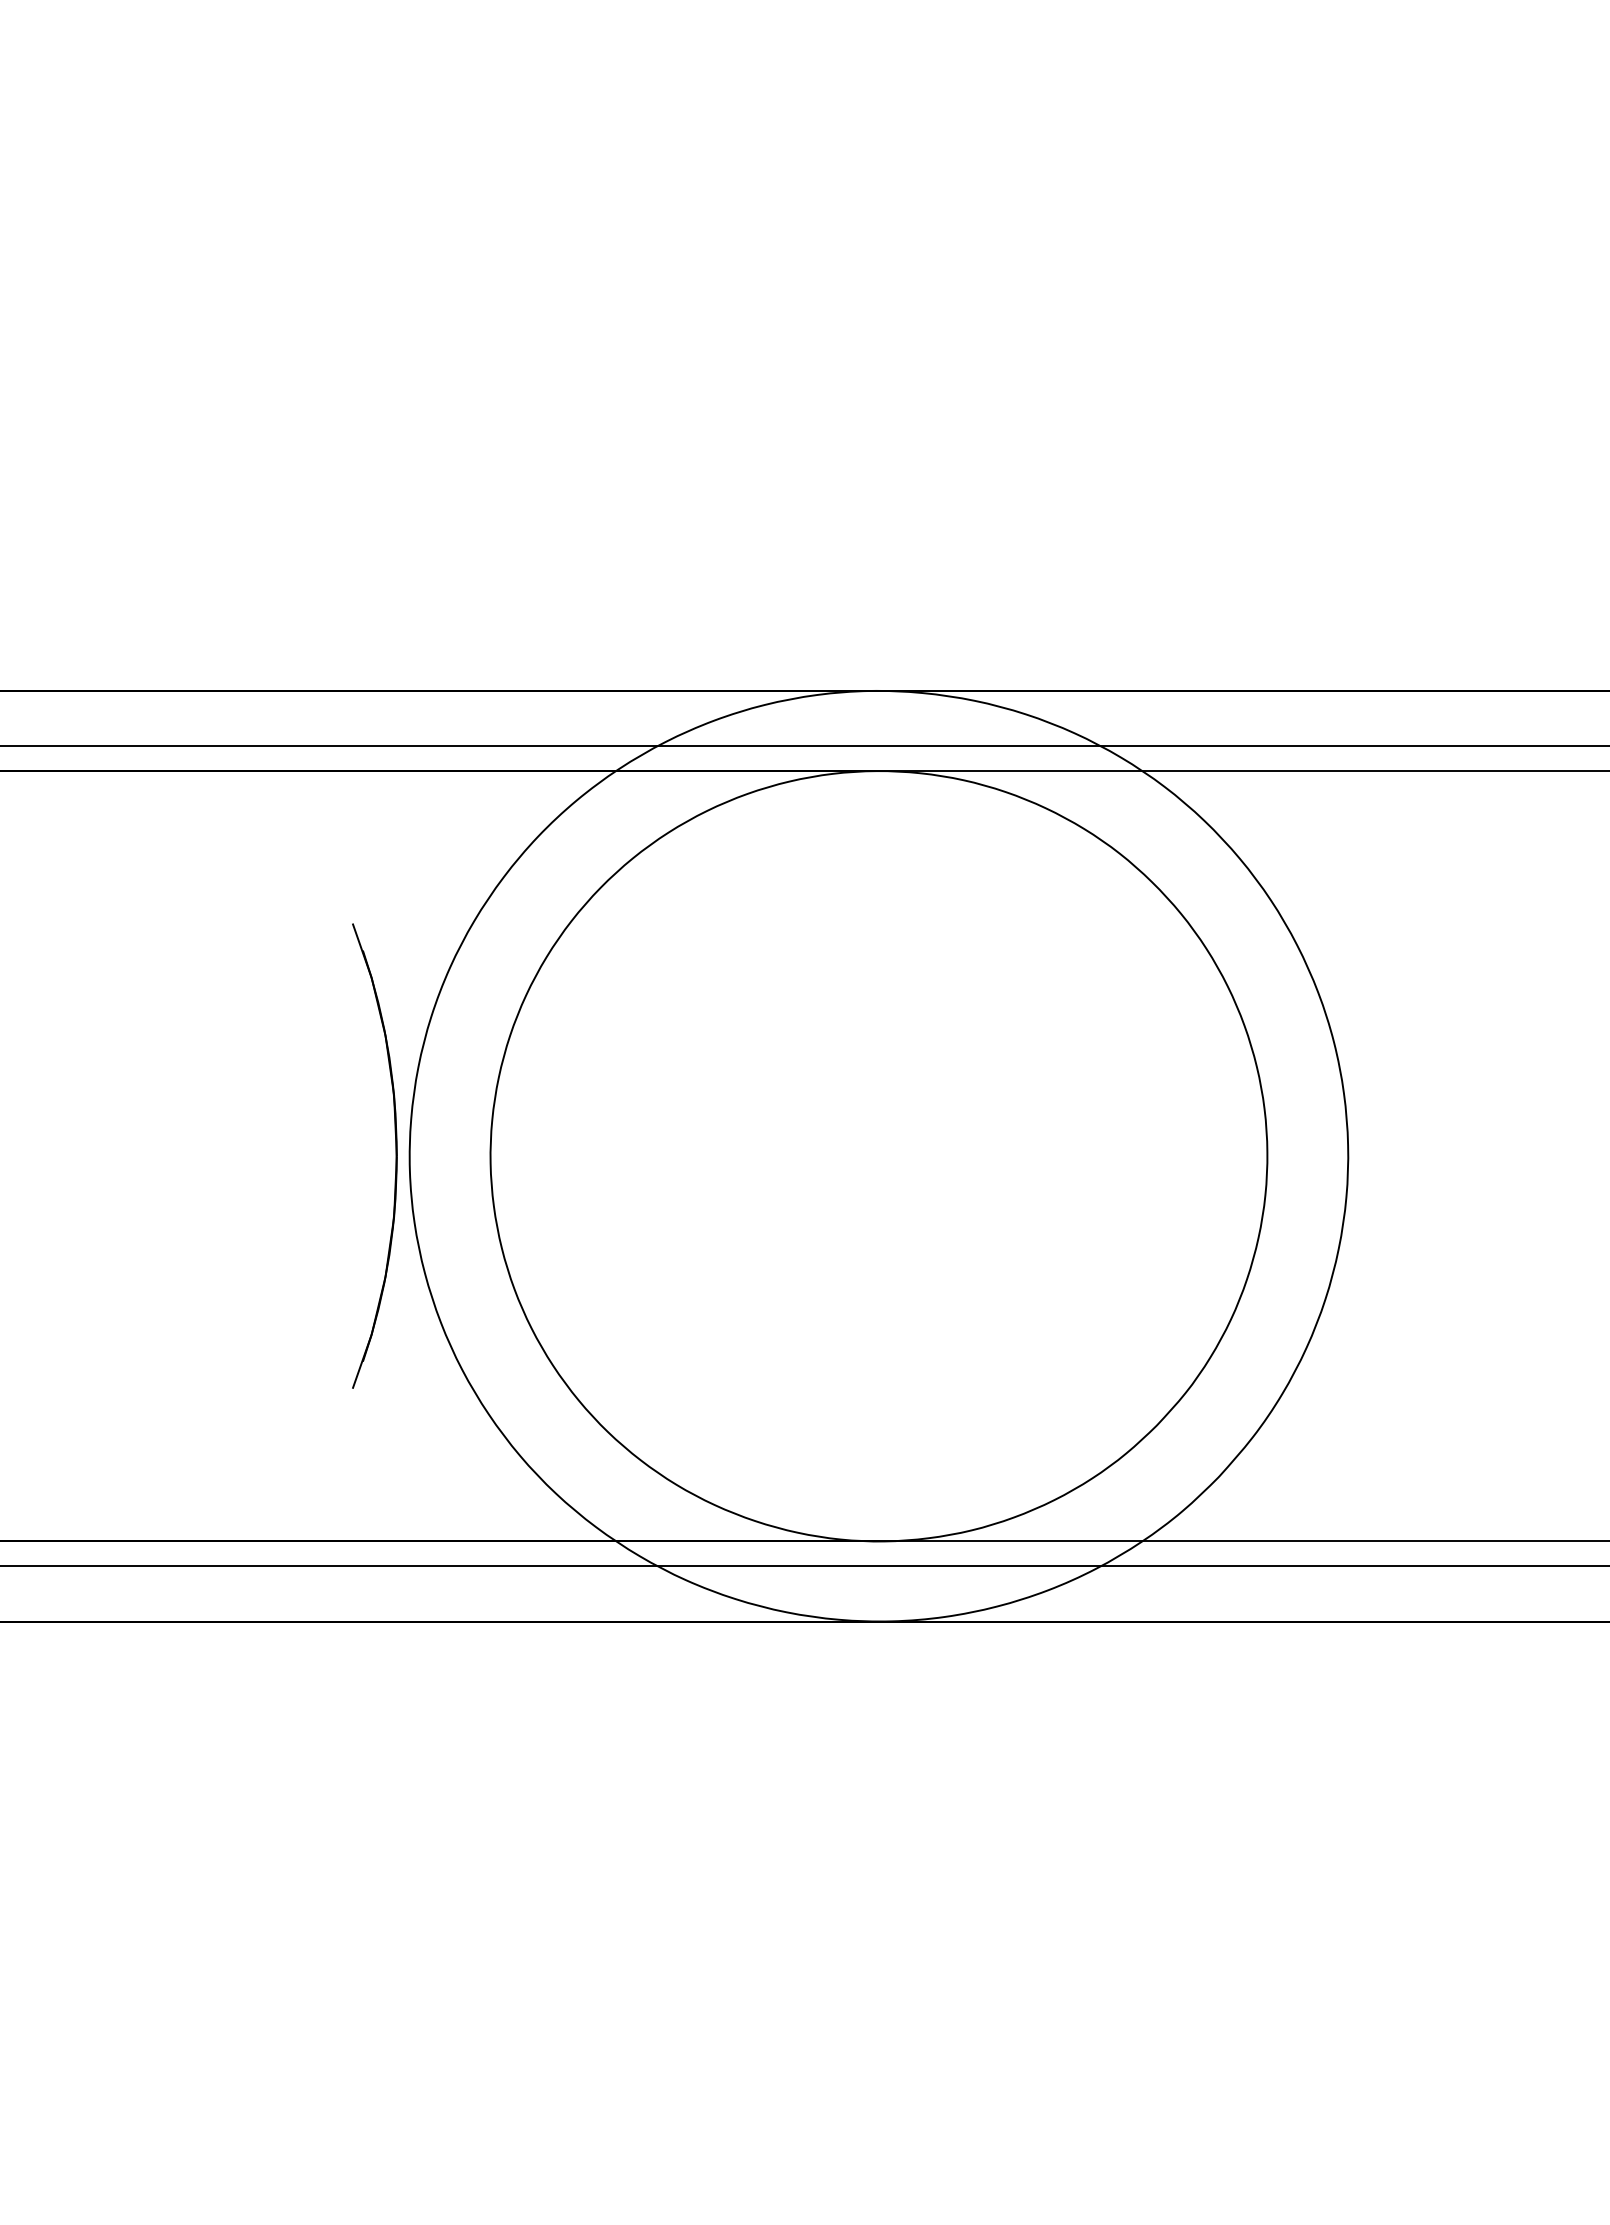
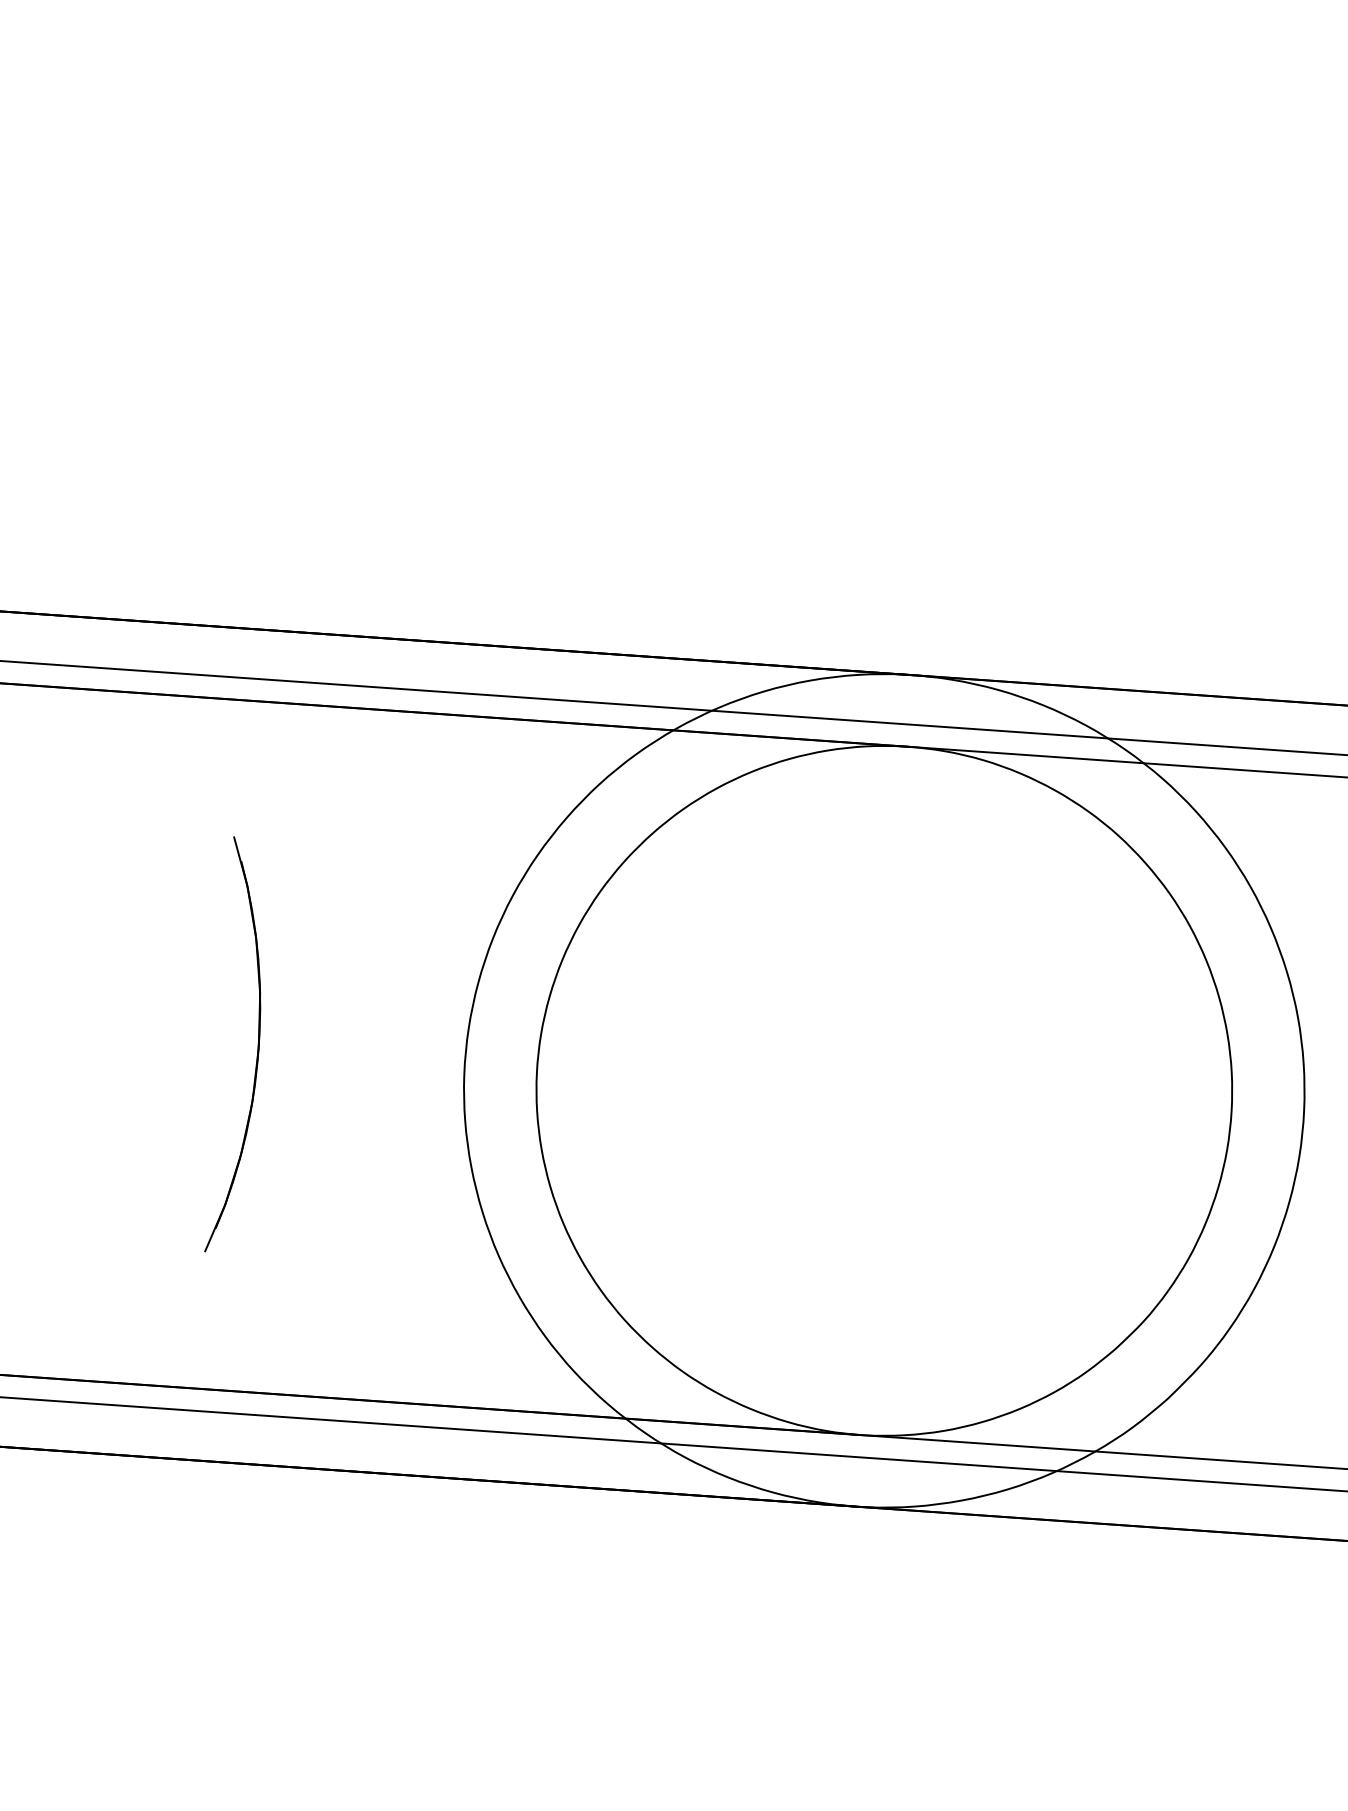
part: (395, 1155) -> (257, 1046), moved

